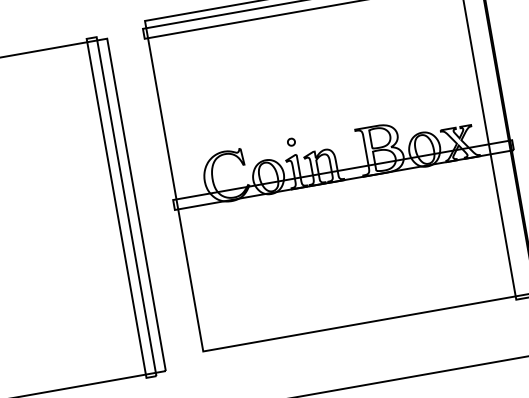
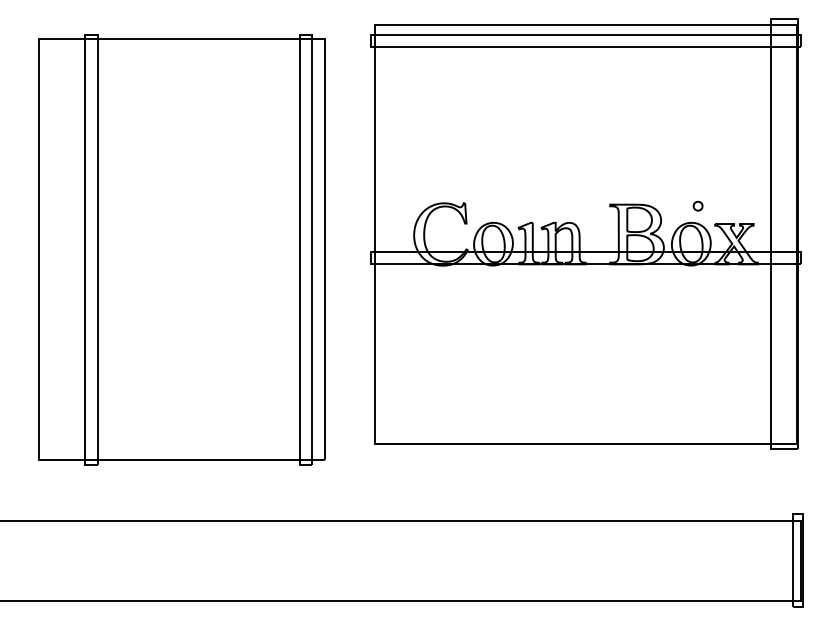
part: (290, 141) -> (697, 205), moved

